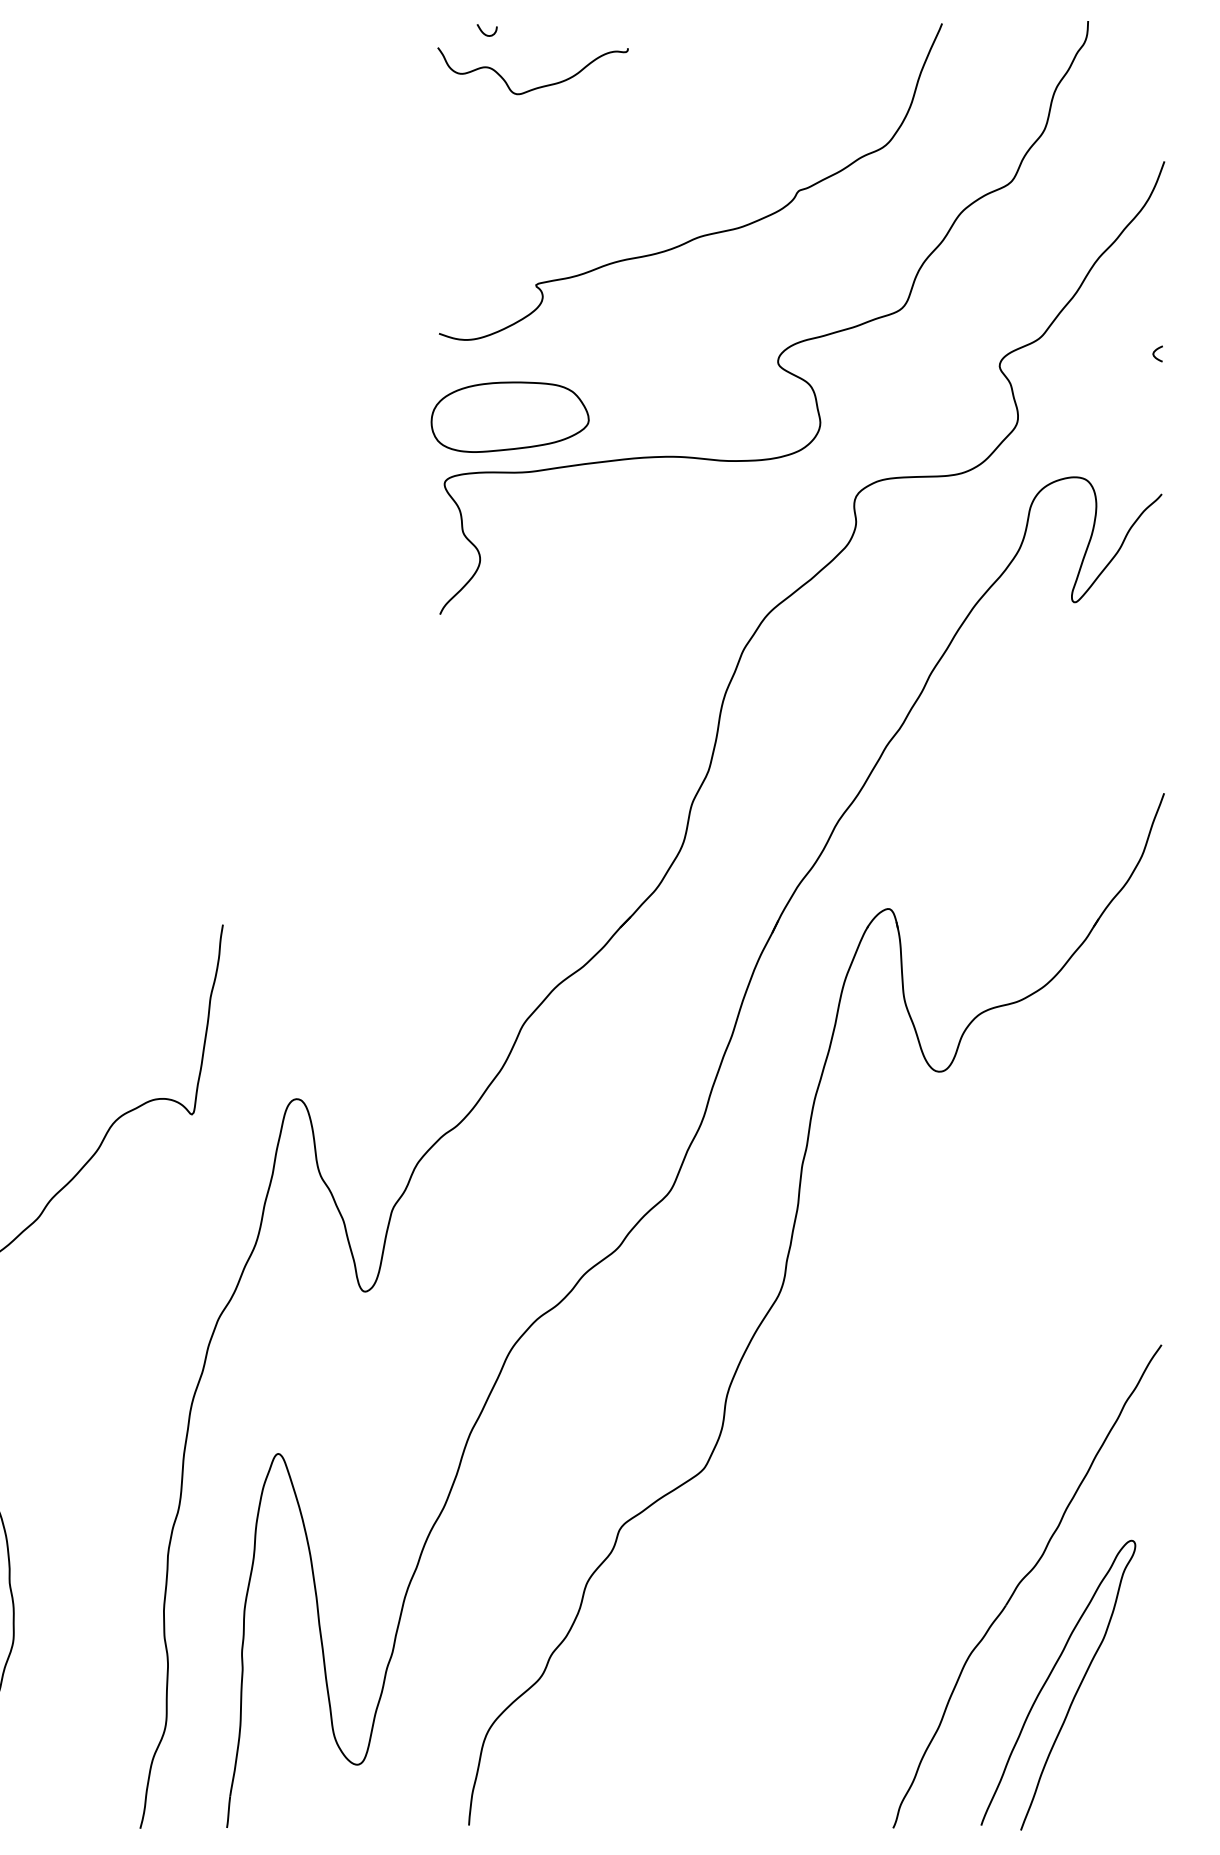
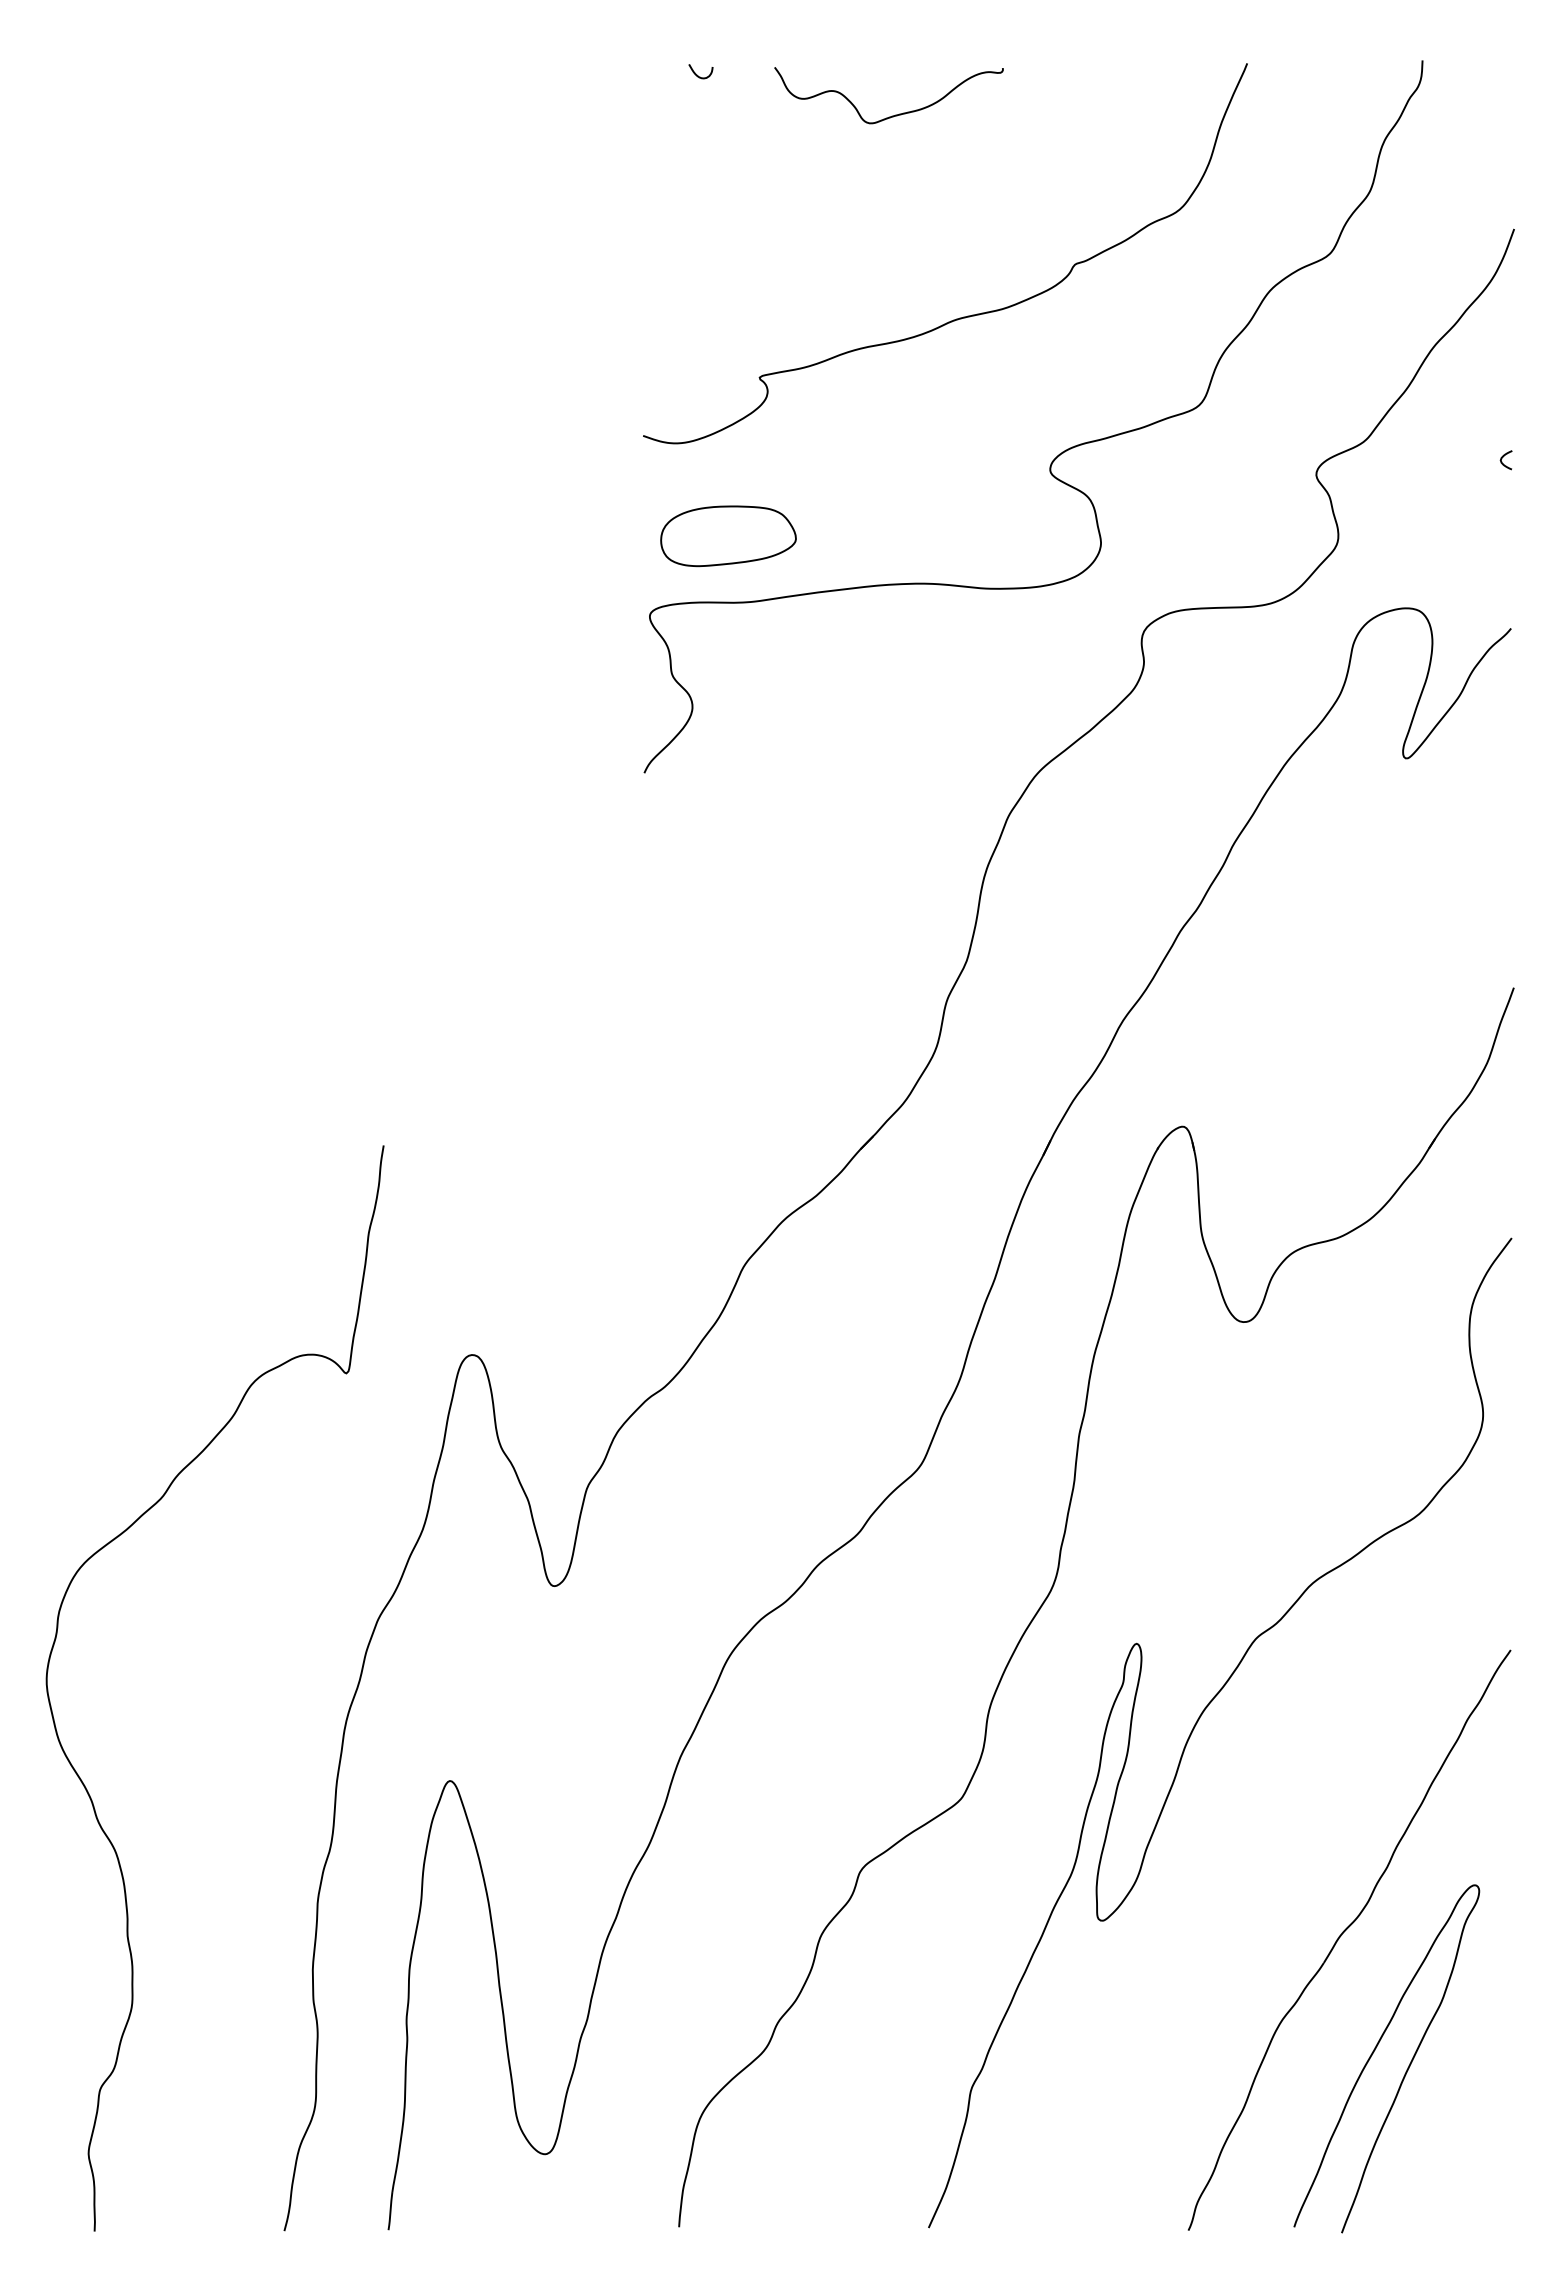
curve: (538, 86) -> (895, 114), moved
part: (510, 417) -> (728, 536), size x0.71
curve: (903, 1401) -> (1200, 1718), added

